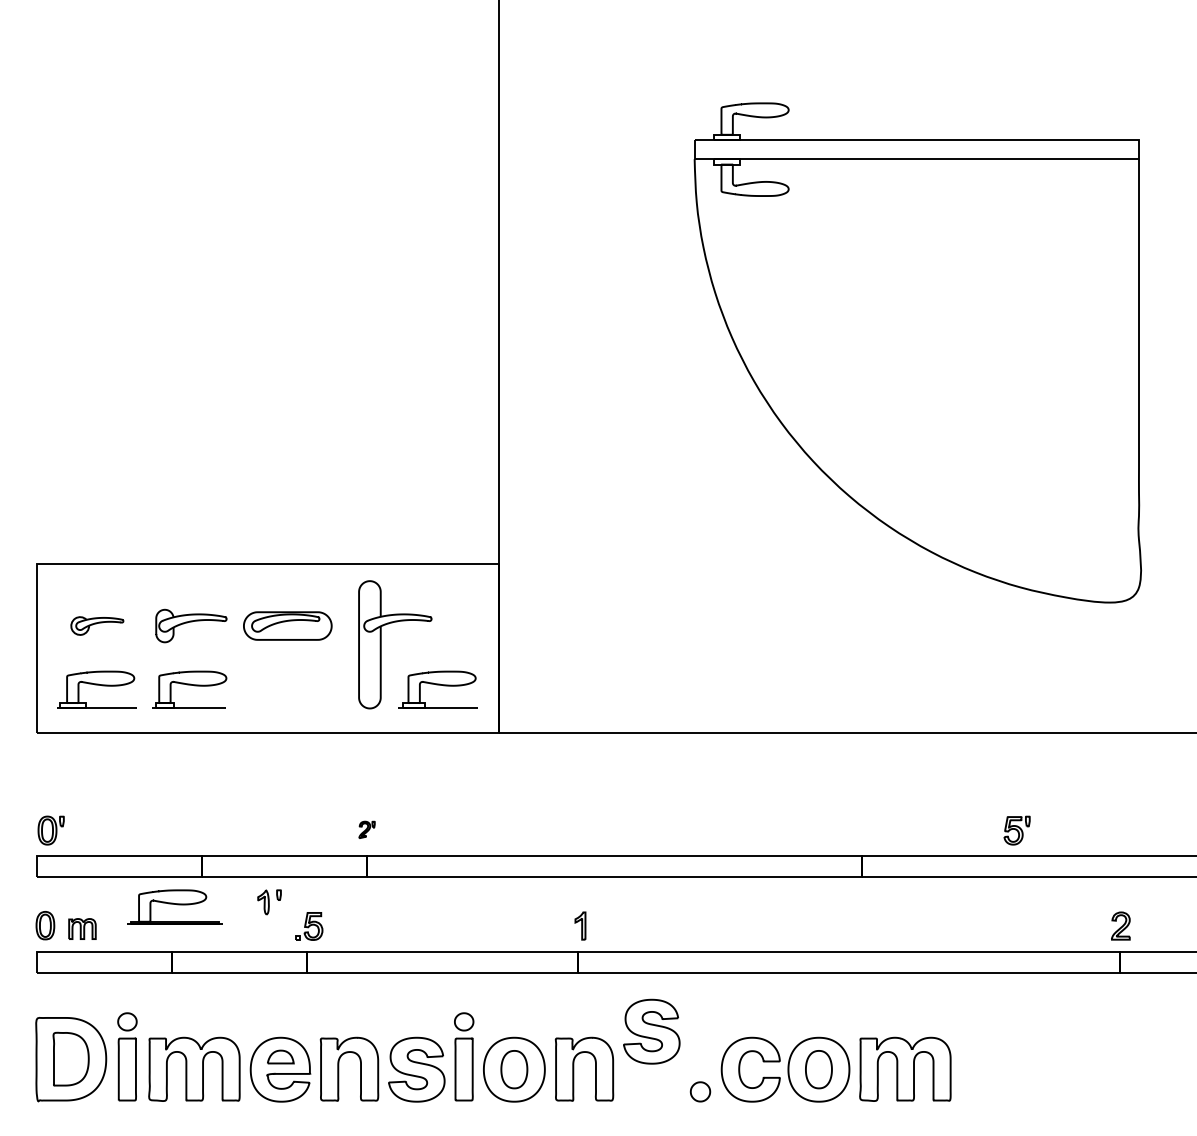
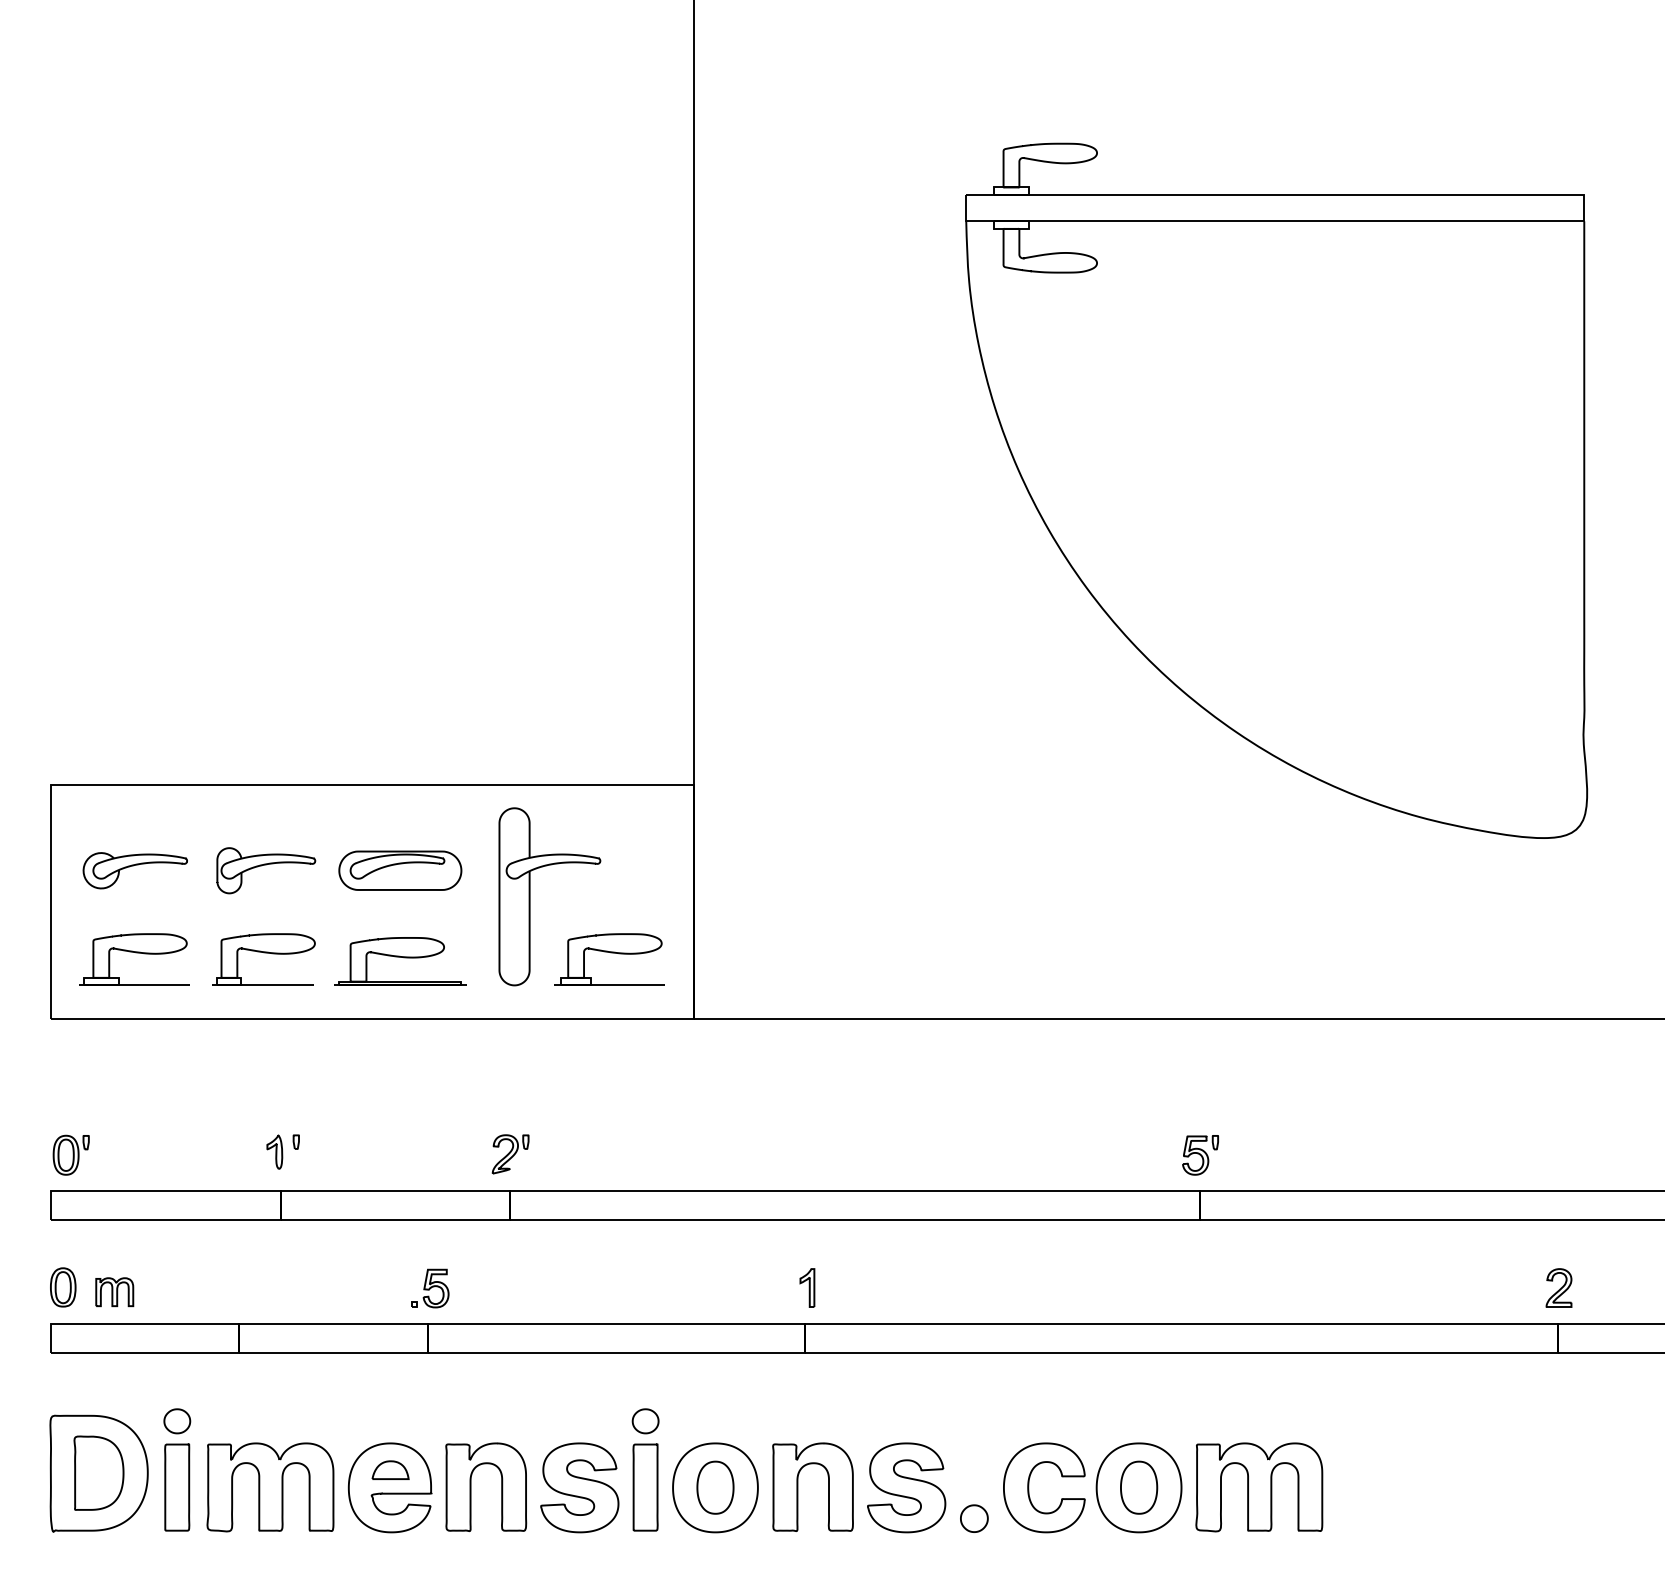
part: (97, 625) -> (135, 869), size x1.43
part: (366, 829) -> (509, 1153), size x1.67
part: (1016, 830) -> (1199, 1155), moved
part: (269, 902) -> (283, 1152), moved
part: (174, 906) -> (399, 960), moved
part: (651, 1031) -> (906, 1487), moved

